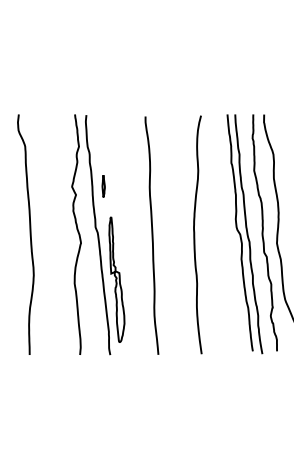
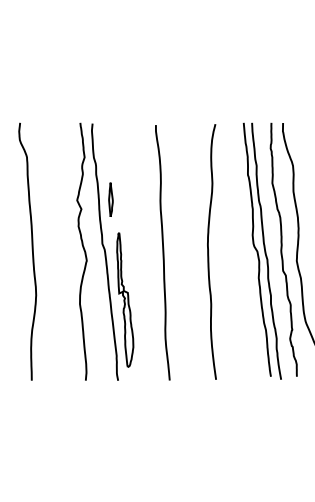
part: (103, 186) -> (110, 200), size x1.43

